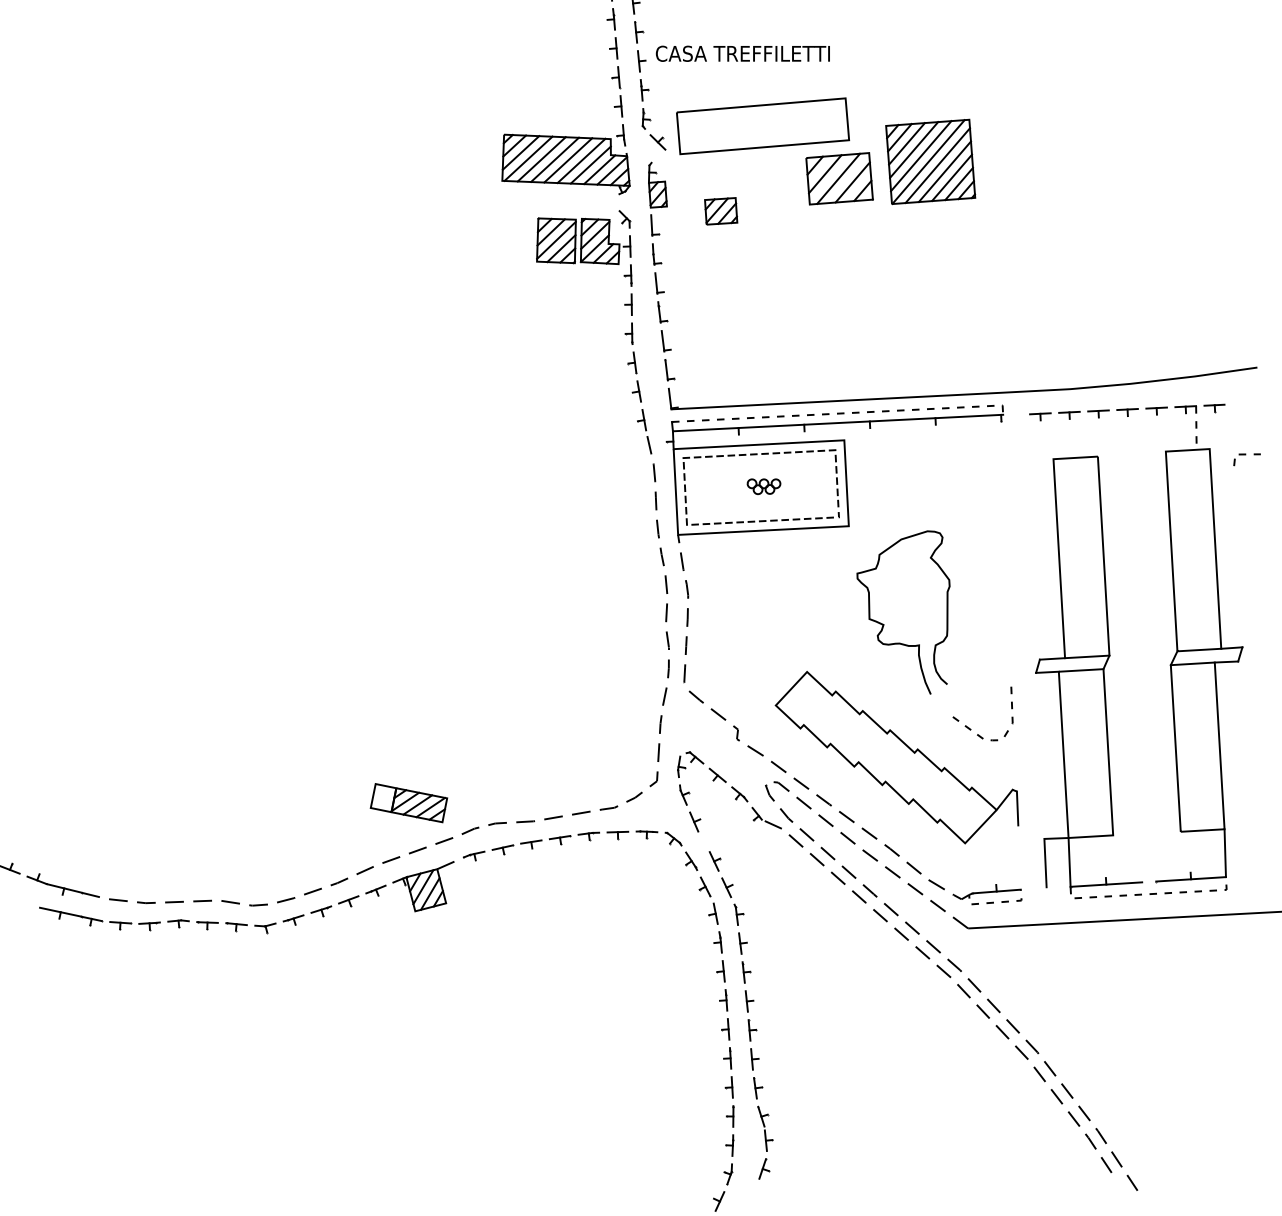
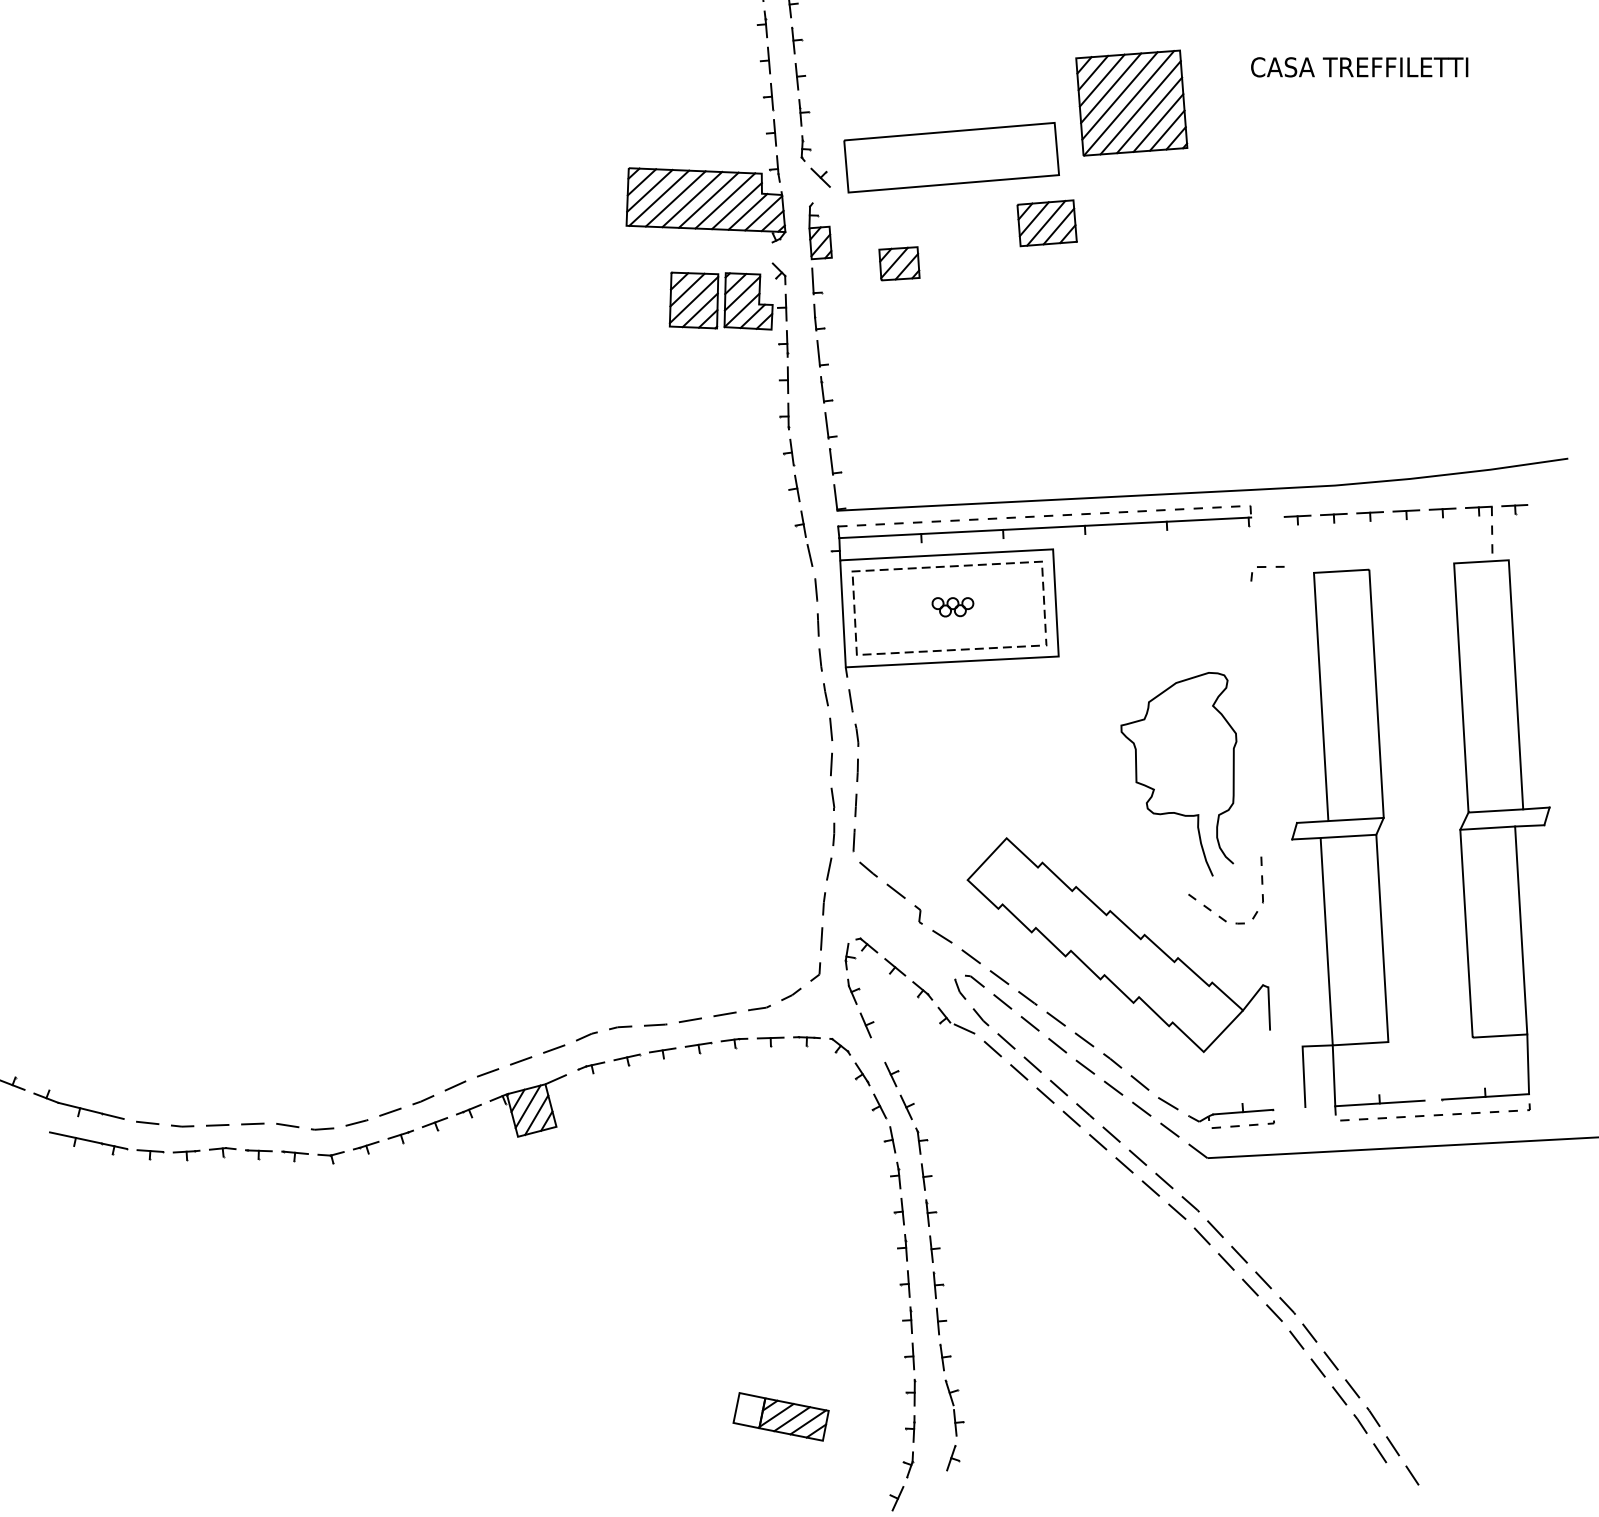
text: (742, 53) -> (1359, 67), moved
part: (930, 161) -> (1131, 102), moved
part: (839, 179) -> (1046, 223), size x0.71
part: (1246, 454) -> (1266, 567), moved
curve: (883, 624) -> (1154, 788), moved
part: (408, 802) -> (780, 1416), moved

